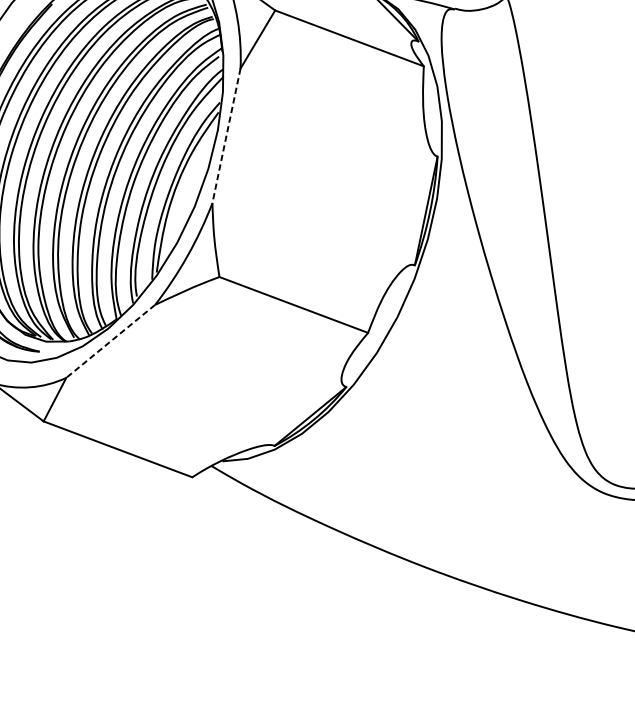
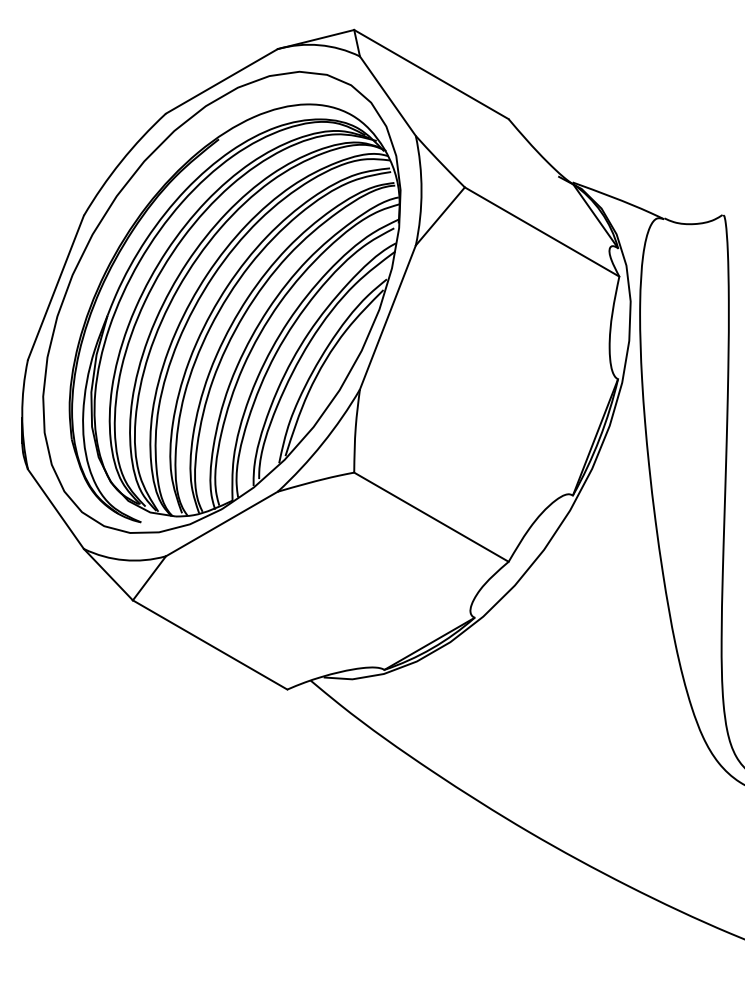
line: (226, 135) -> (387, 317), dashed -> solid
line: (110, 341) -> (221, 524), dashed -> solid

